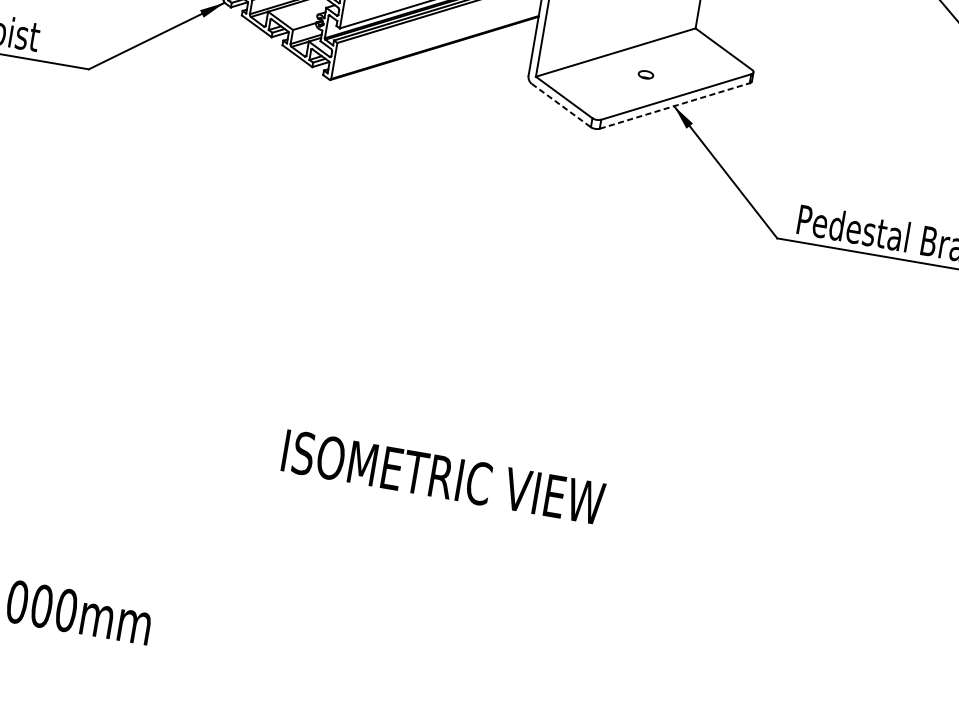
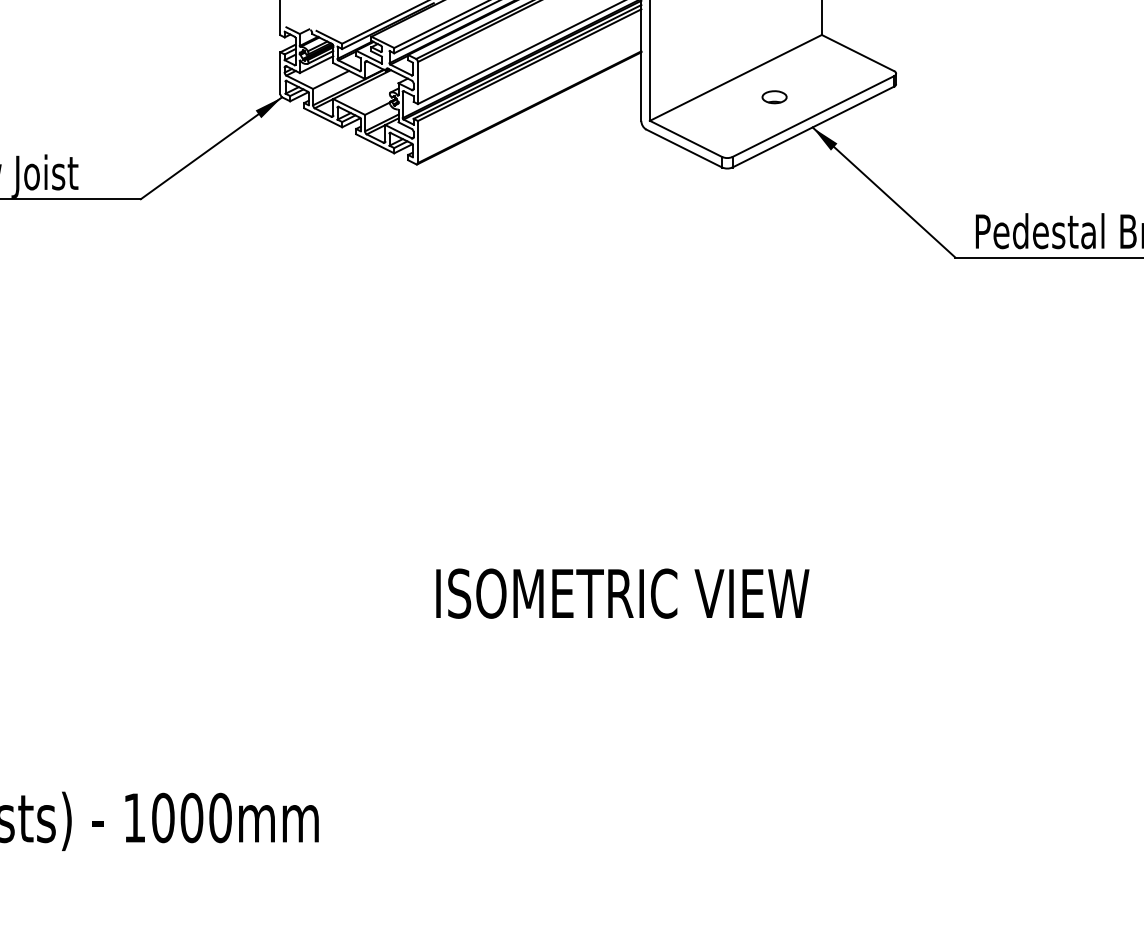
part: (645, 74) -> (774, 97), size x1.43
line: (561, 105) -> (684, 148), dashed -> solid
line: (675, 105) -> (813, 126), dashed -> solid

